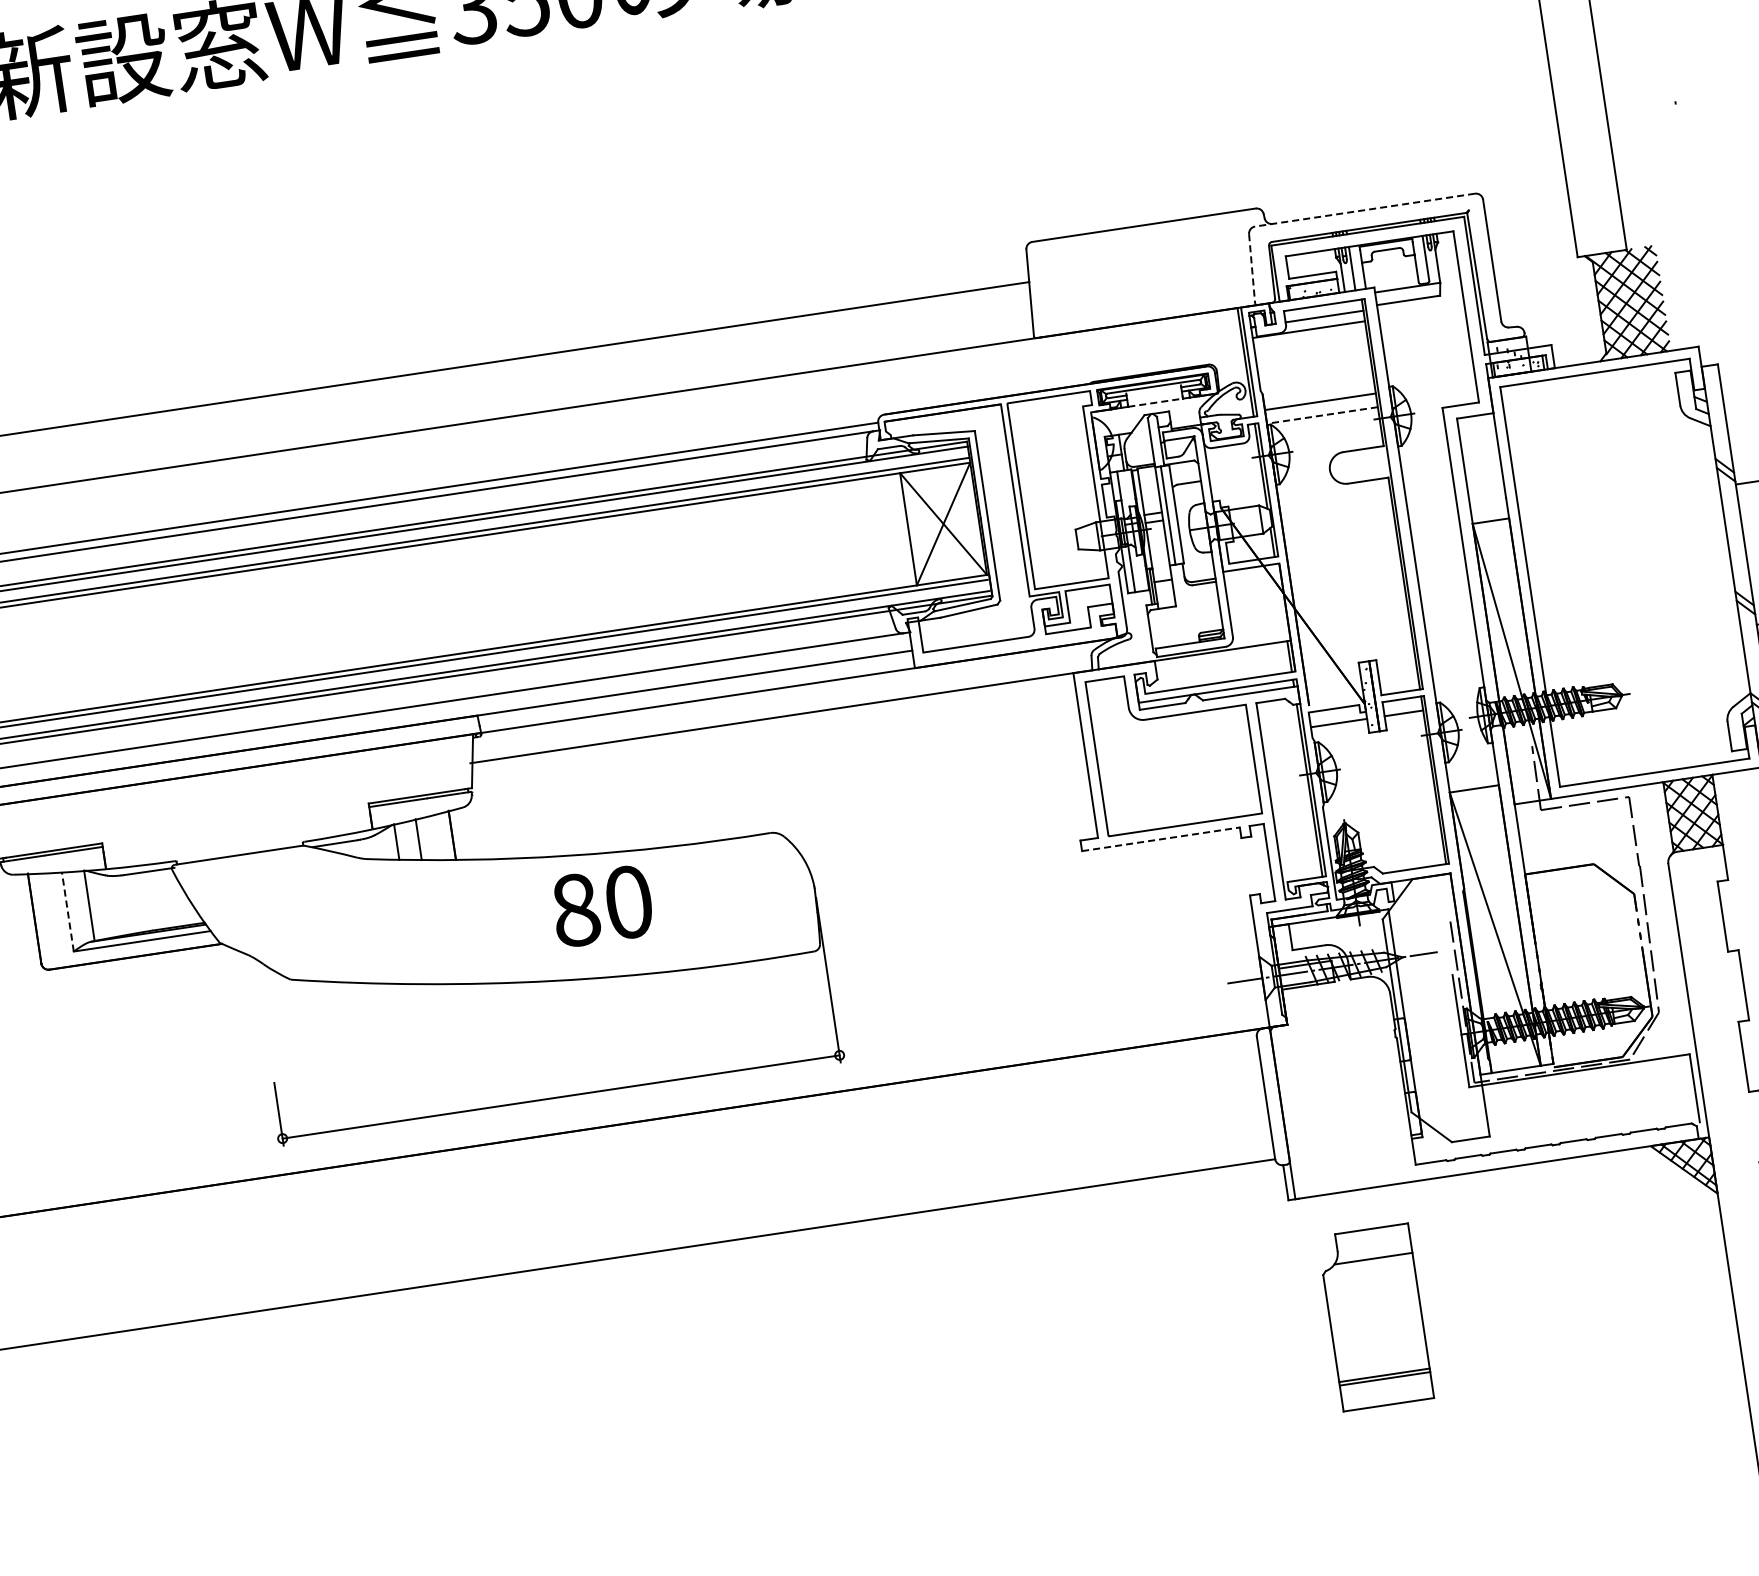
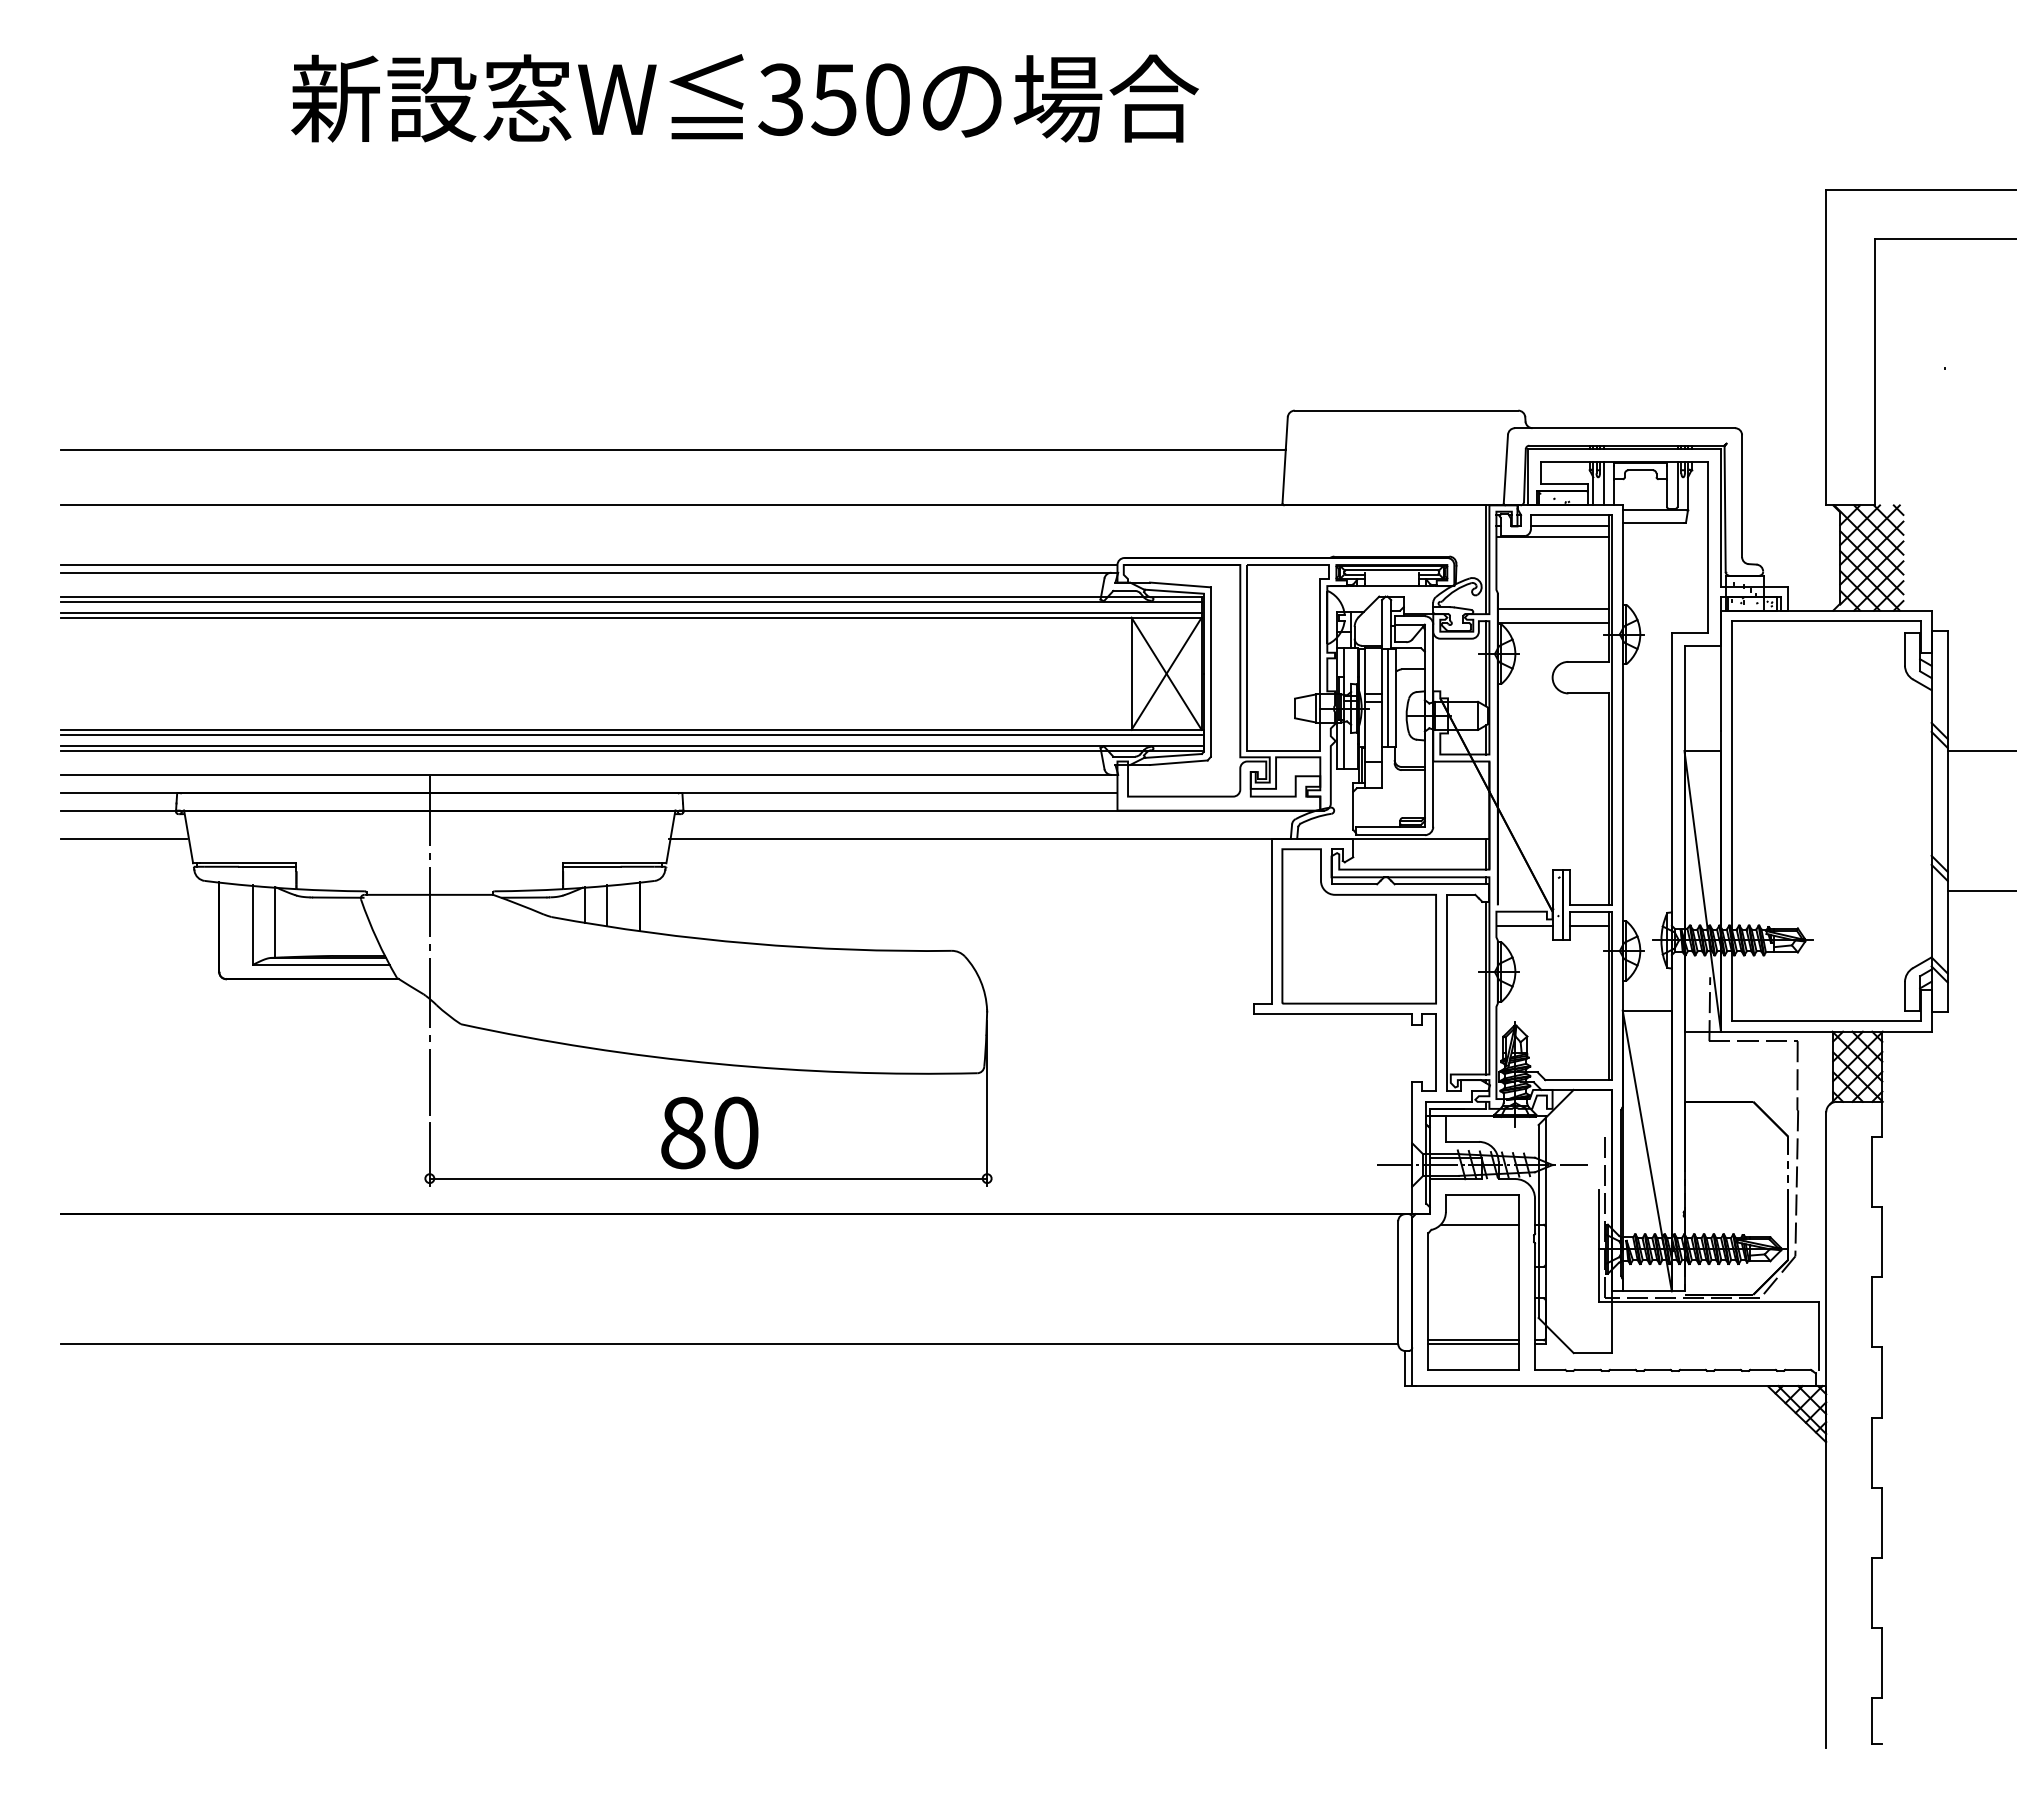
line: (1364, 210) -> (1624, 428), dashed -> solid
line: (1251, 269) -> (1505, 469), dashed -> solid
line: (1156, 403) -> (1392, 586), dashed -> solid
line: (1321, 415) -> (1552, 622), dashed -> solid
line: (1161, 839) -> (1333, 1014), dashed -> solid
line: (247, 905) -> (429, 945), added
text: (602, 905) -> (709, 1132), moved
line: (67, 912) -> (252, 925), dashed -> solid
part: (1375, 1317) -> (1473, 1282), moved

